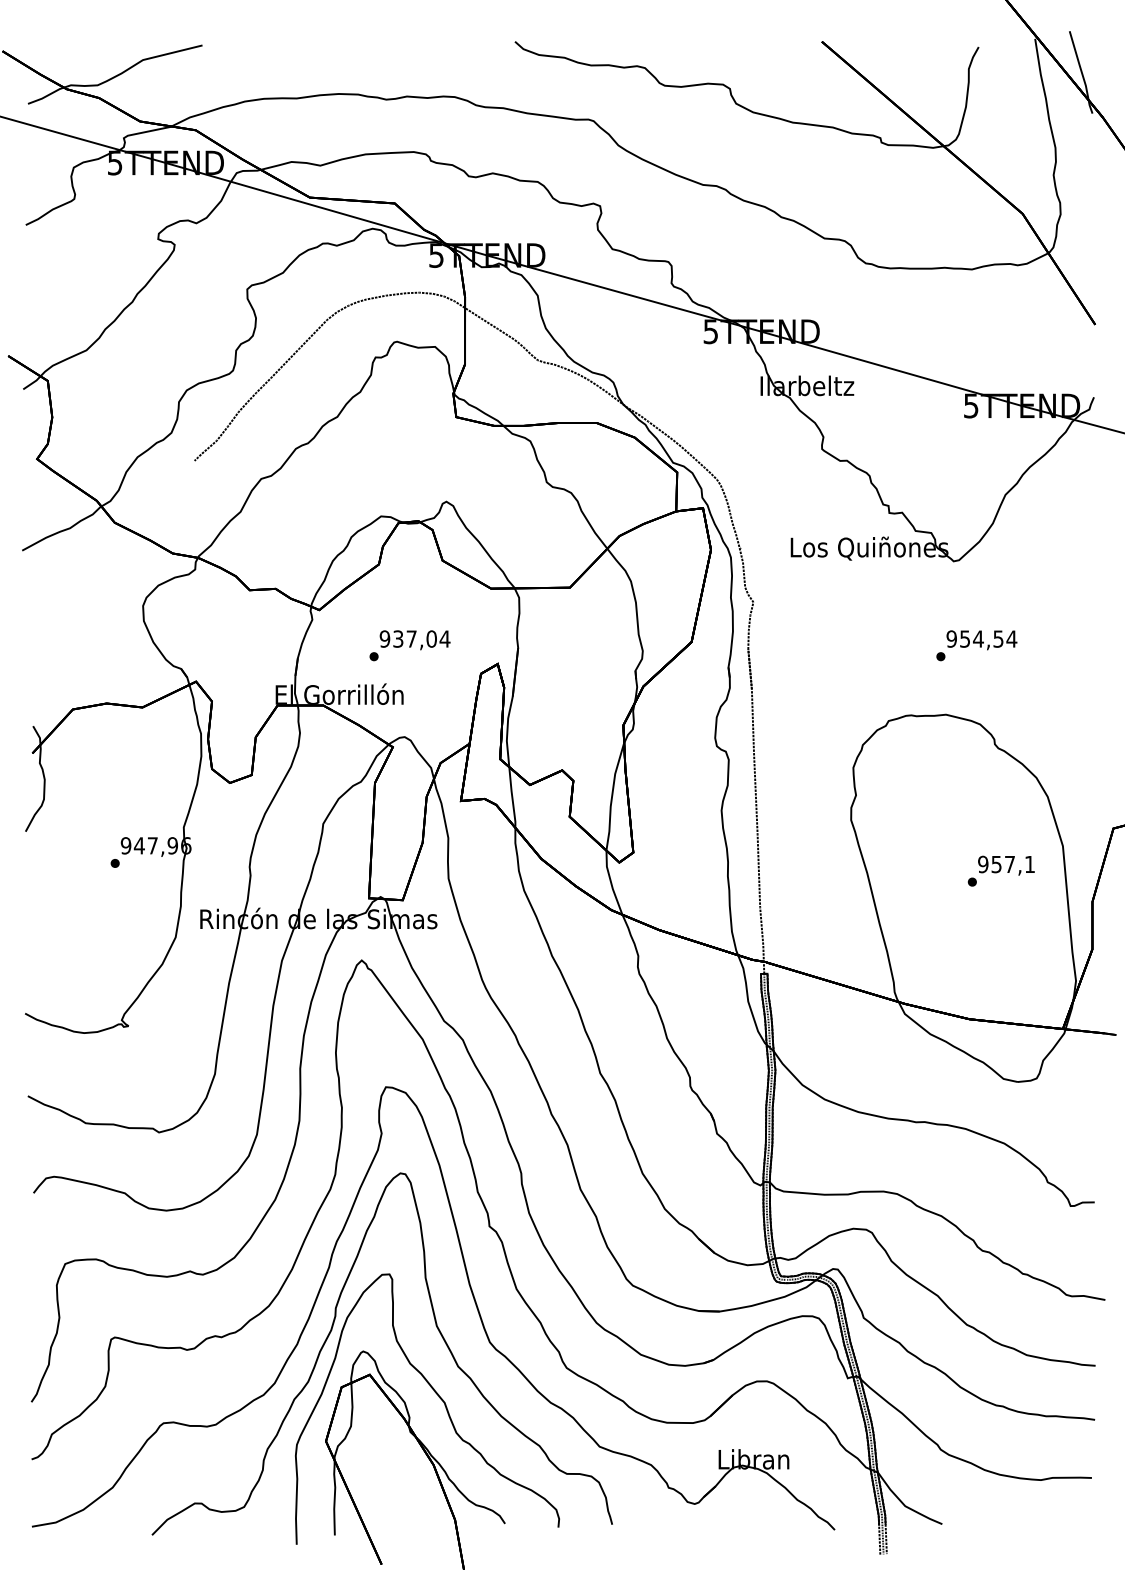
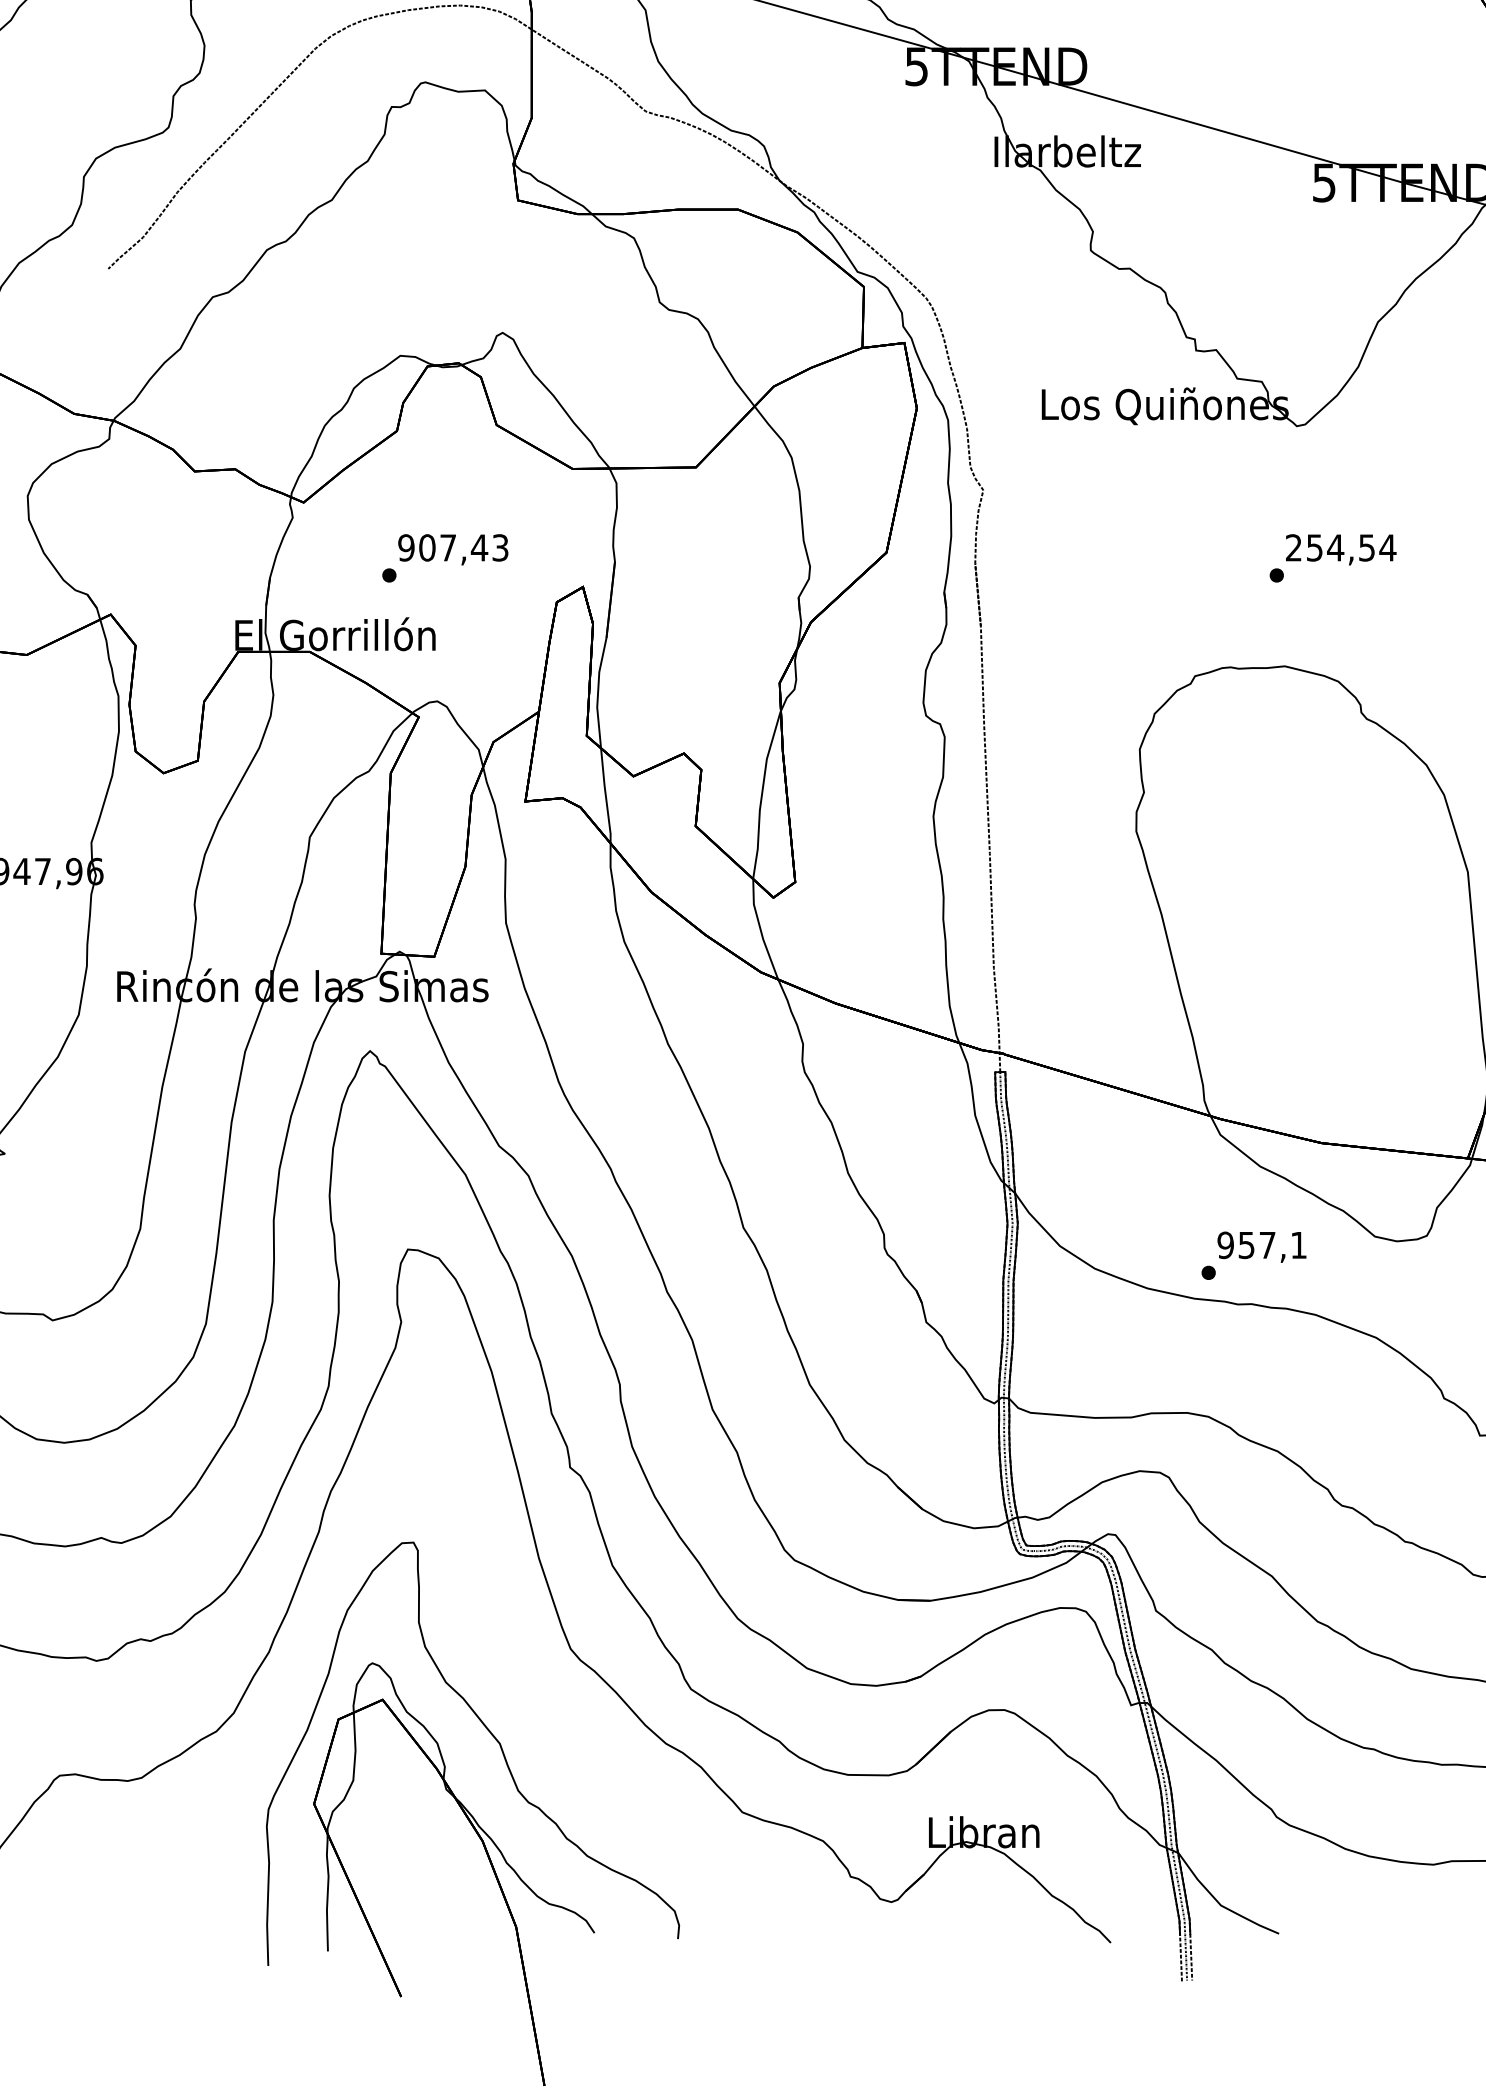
text: (421, 638) -> (463, 546), 937,04 -> 907,43
text: (951, 638) -> (1293, 546), 954,54 -> 254,54
text: (1000, 870) -> (1252, 1254), moved
part: (332, 1330) -> (324, 1630), removed

